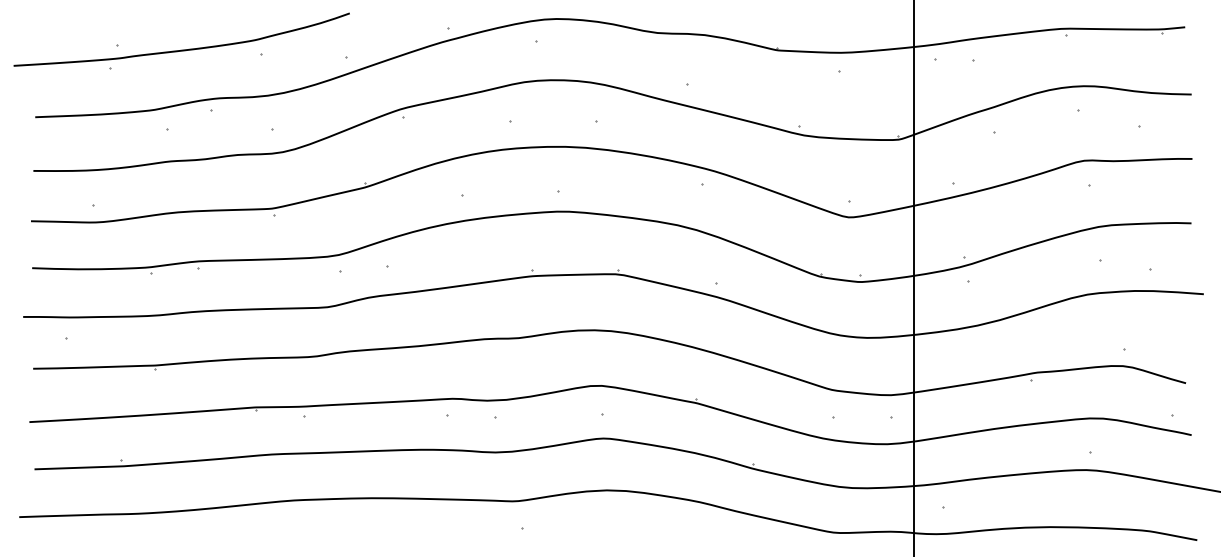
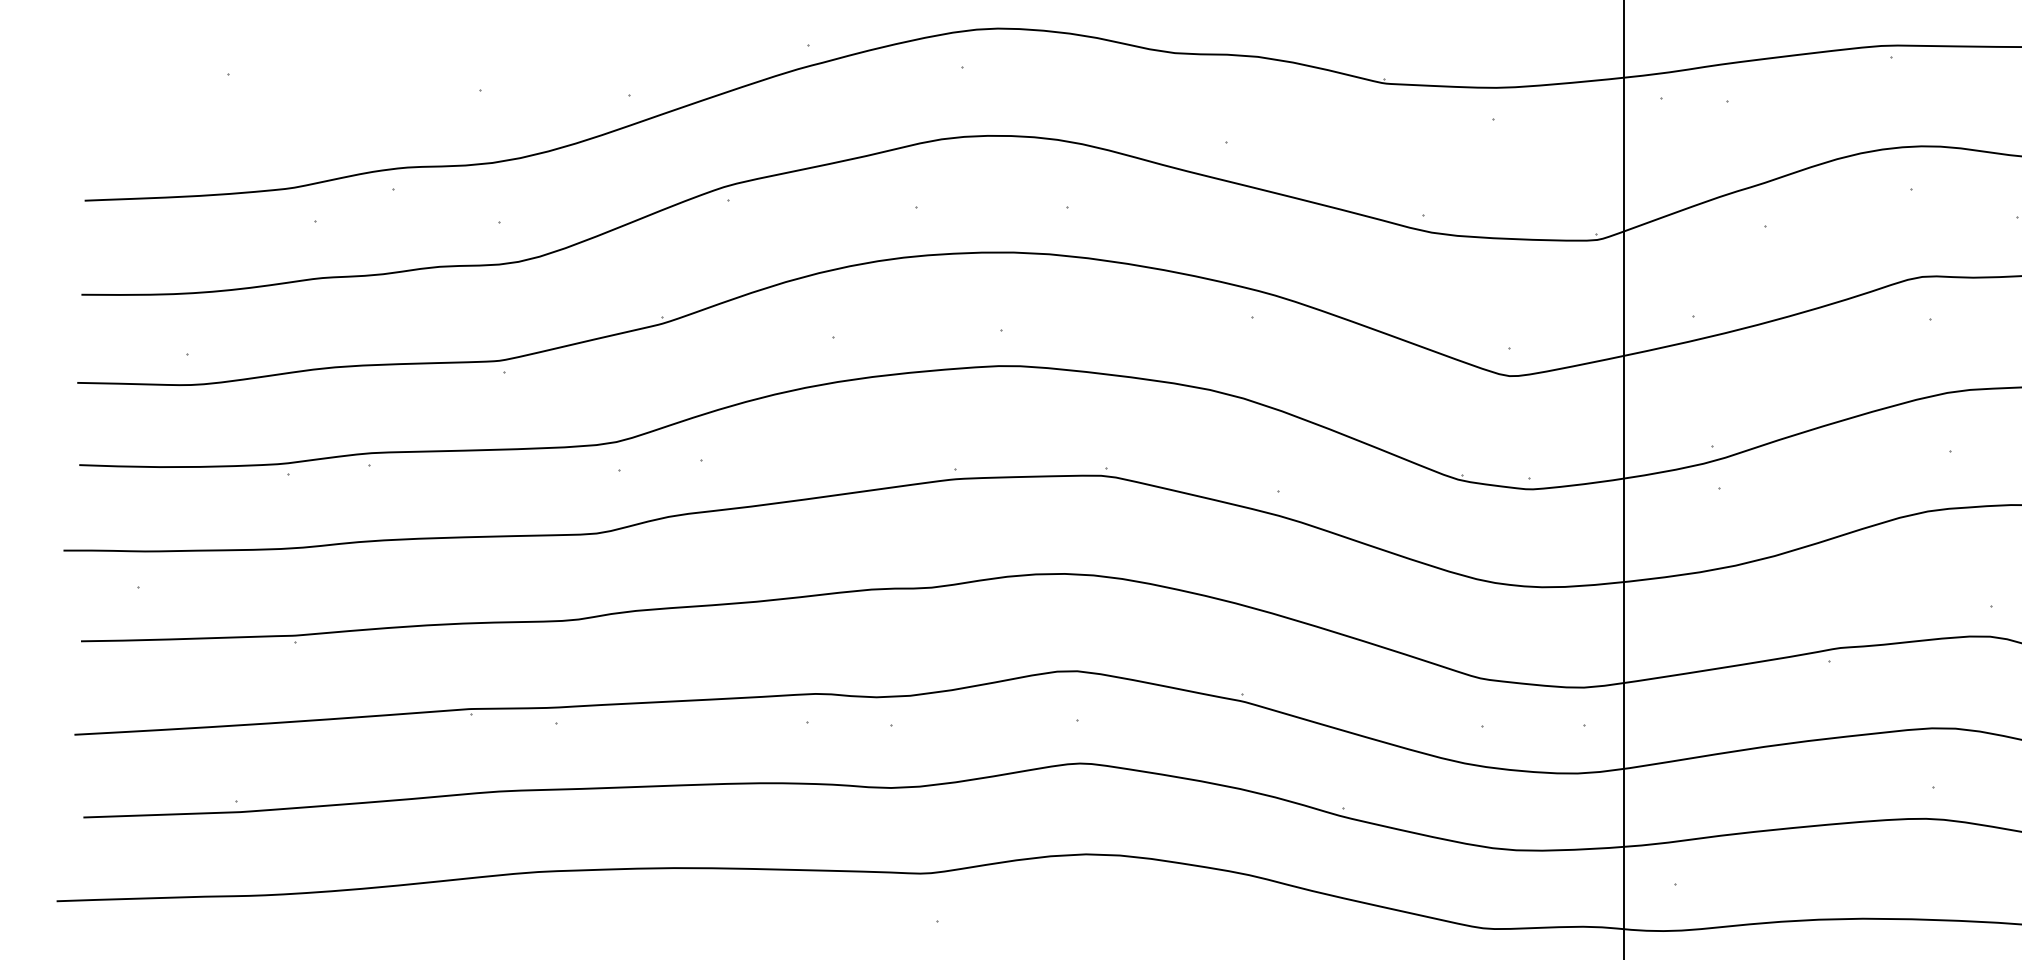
part: (181, 49) -> (340, 82), removed

